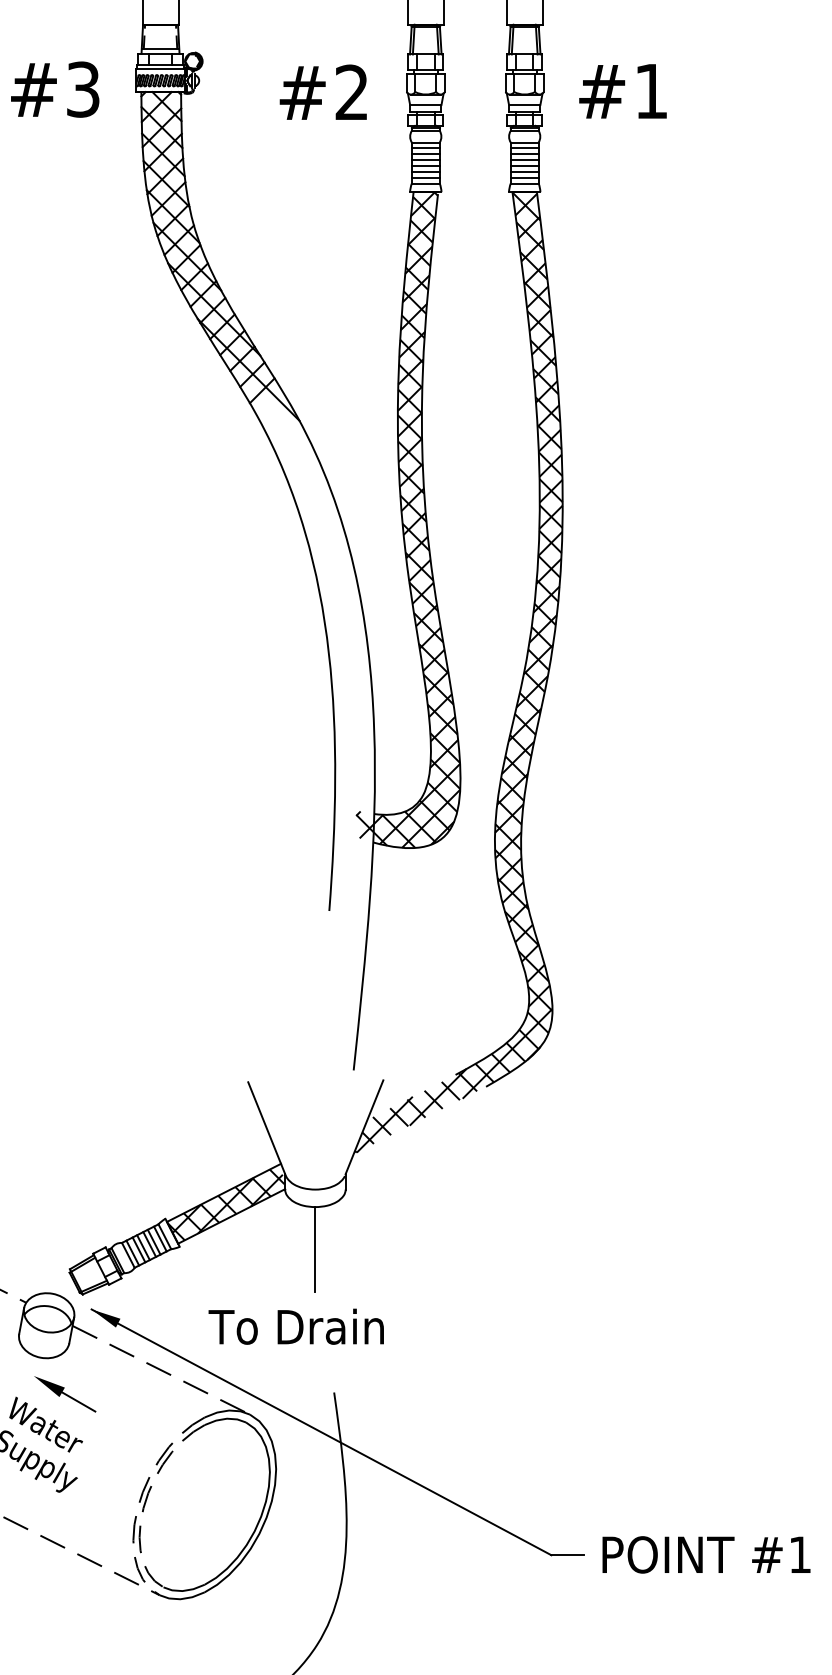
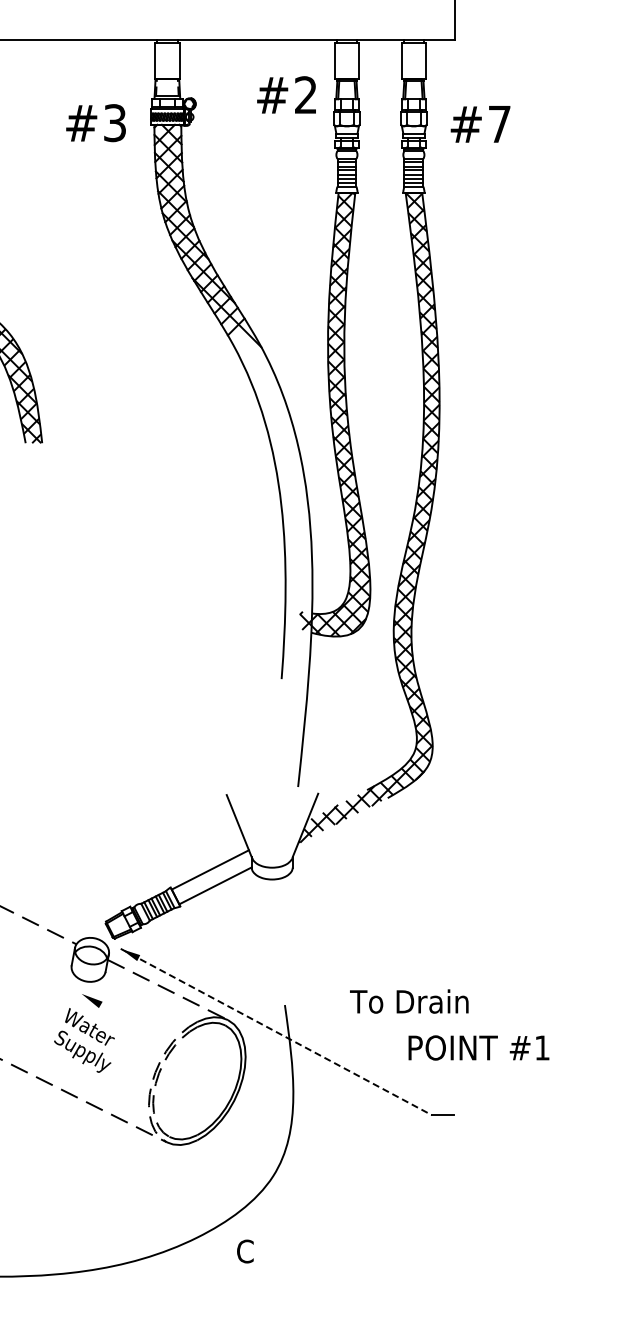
text: (323, 91) -> (286, 94), moved
text: (651, 91) -> (499, 124), #1 -> #7
hatch: (225, 1205) -> (211, 878), removed
line: (315, 1249) -> (272, 908), removed
text: (296, 1326) -> (409, 1001), moved
line: (77, 1402) -> (111, 1011), removed
line: (321, 1433) -> (276, 1032), solid -> dashed
text: (705, 1554) -> (478, 1047), moved

